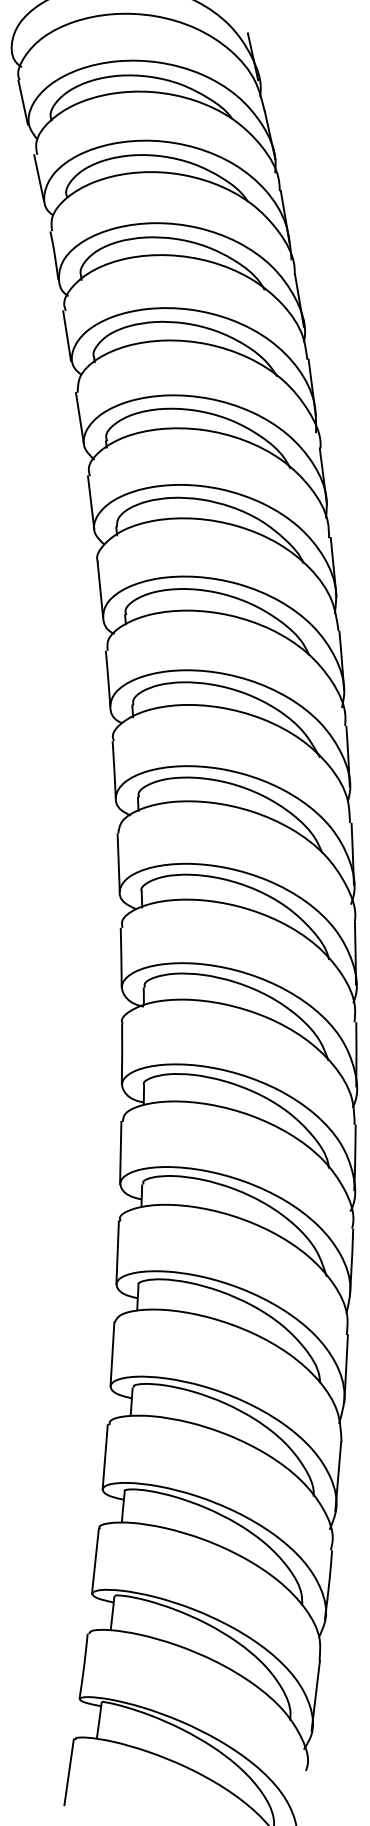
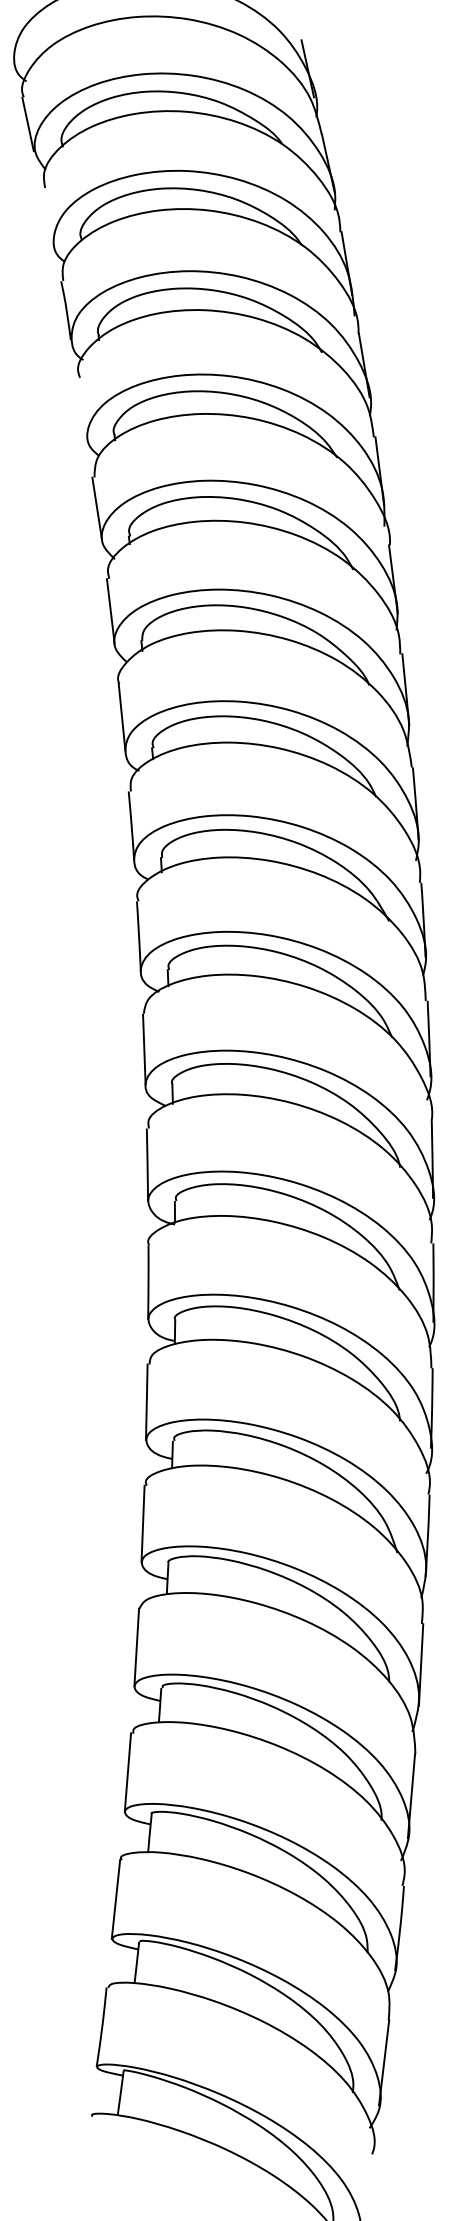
line: (39, 177) -> (47, 215), removed
line: (67, 336) -> (81, 408), removed
line: (68, 1772) -> (83, 2156), removed

